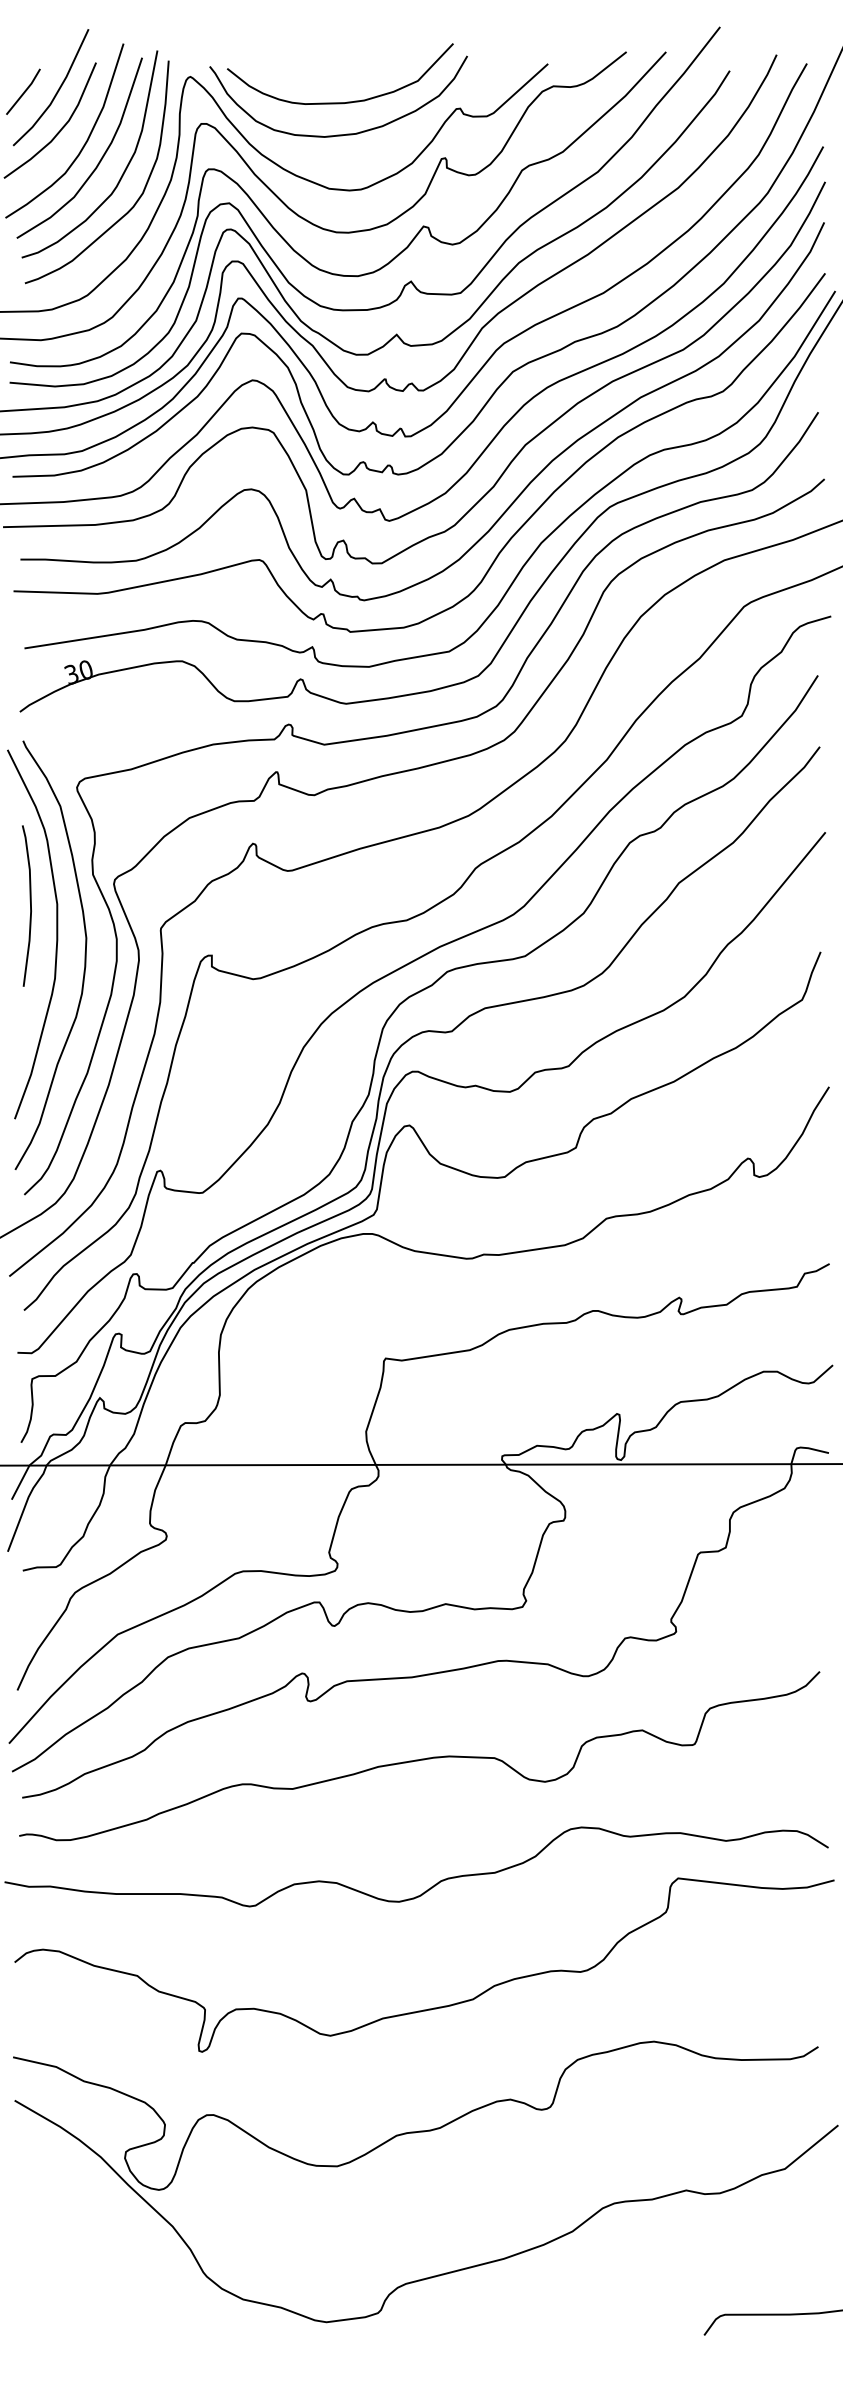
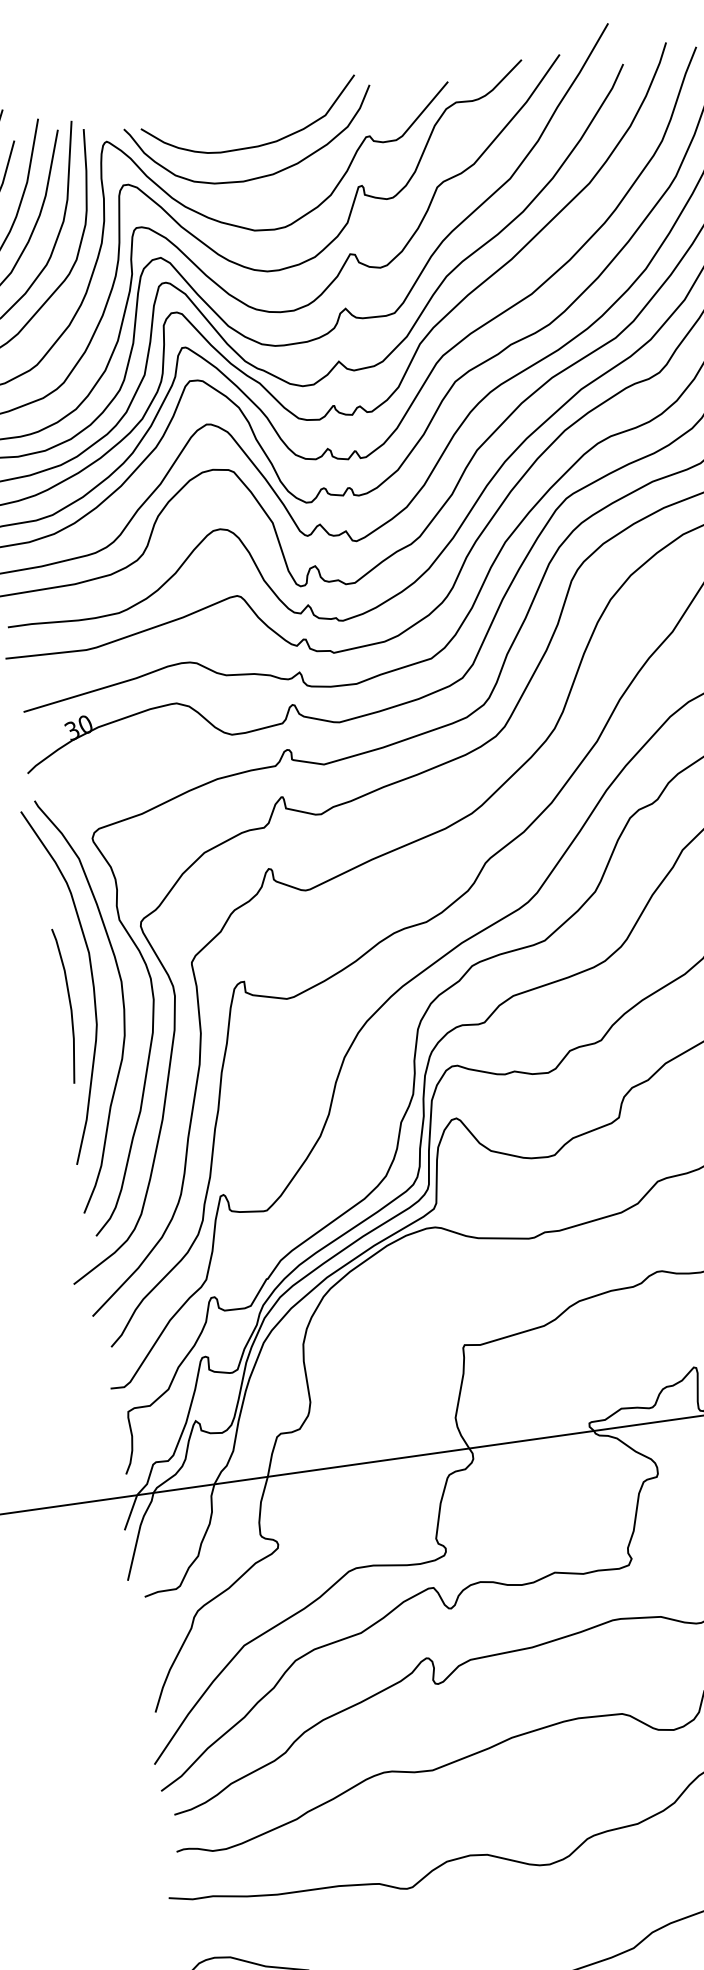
curve: (30, 905) -> (70, 1004), moved

